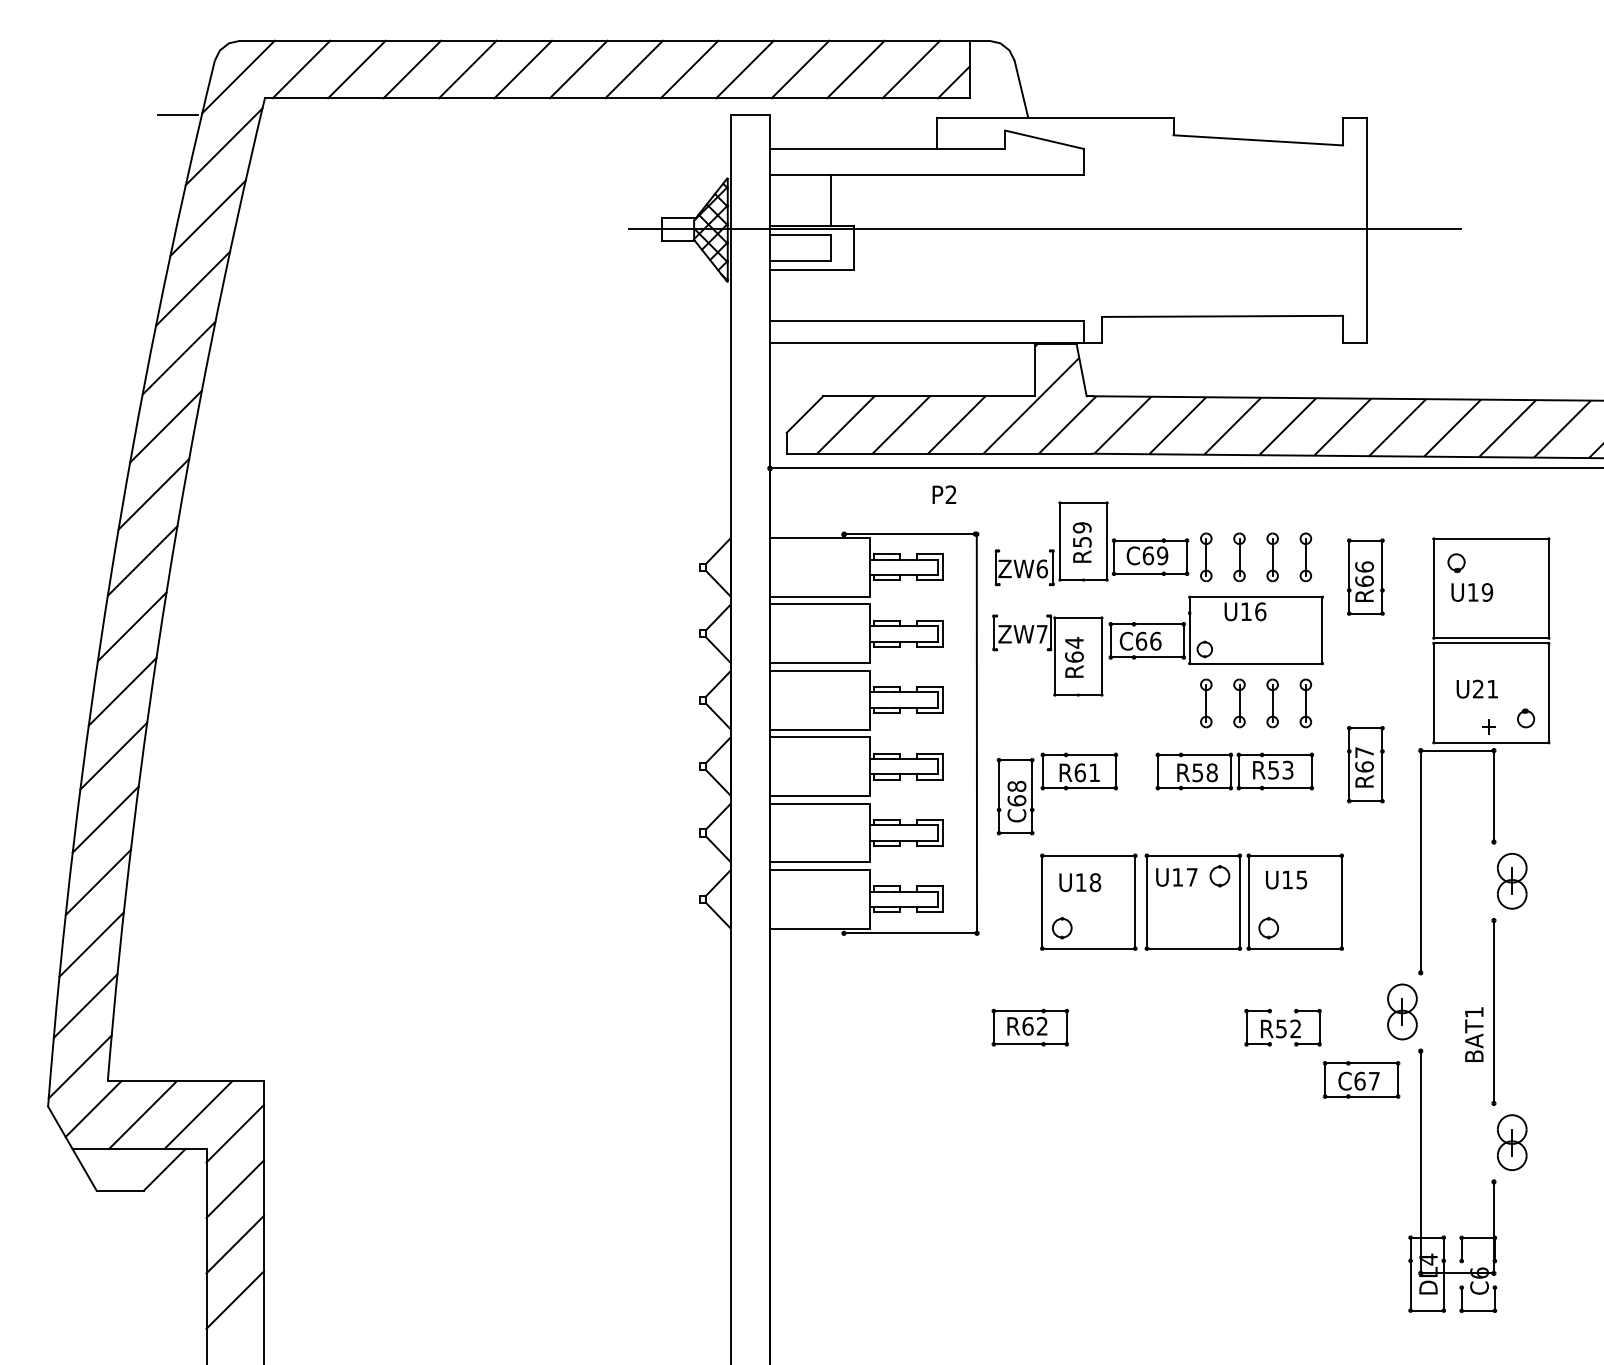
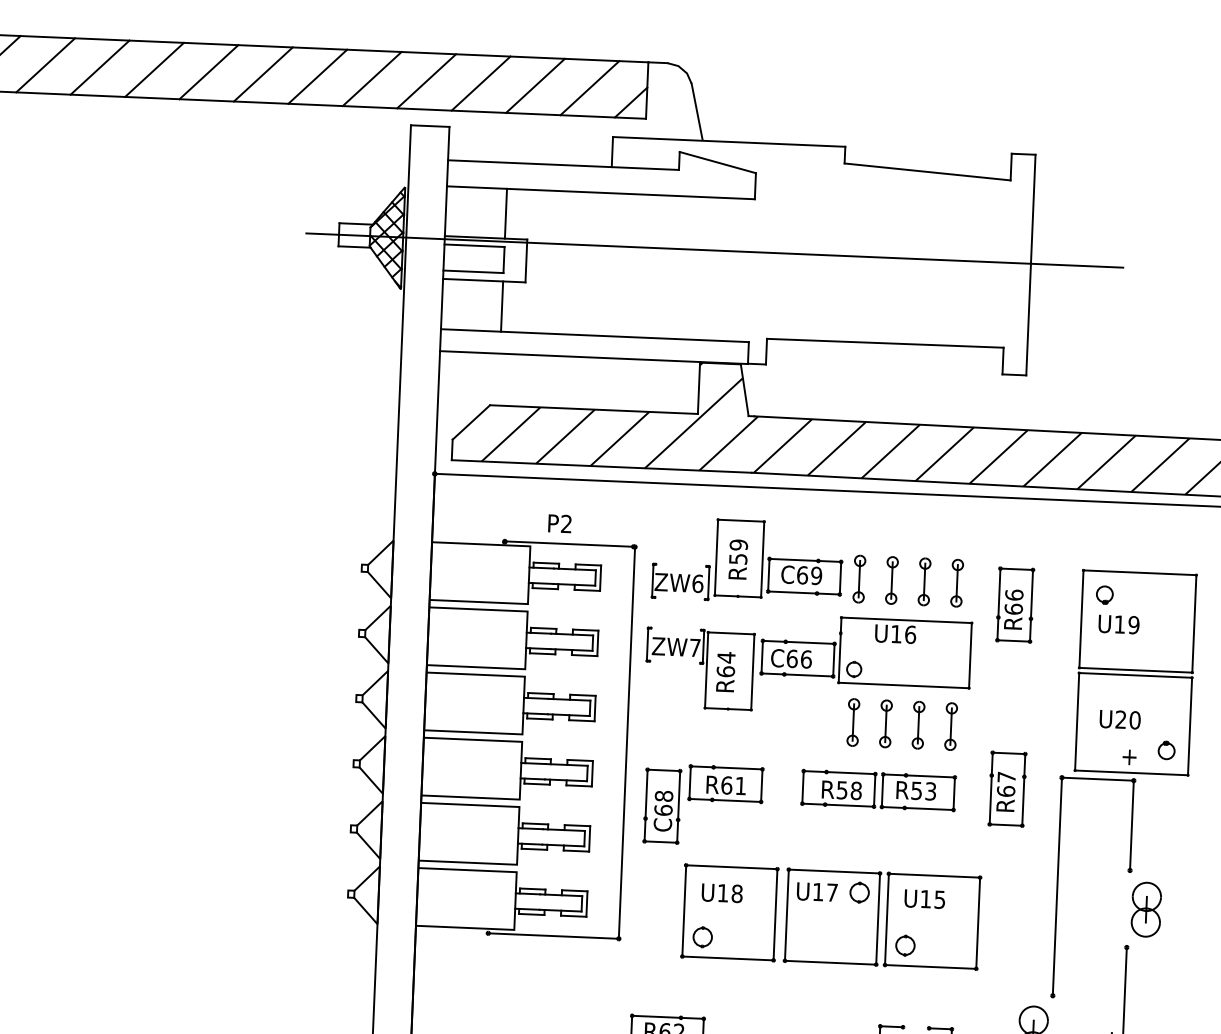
line: (831, 295) -> (502, 306), added
text: (944, 494) -> (560, 523), moved
text: (1492, 688) -> (1134, 719), U21 -> U20

